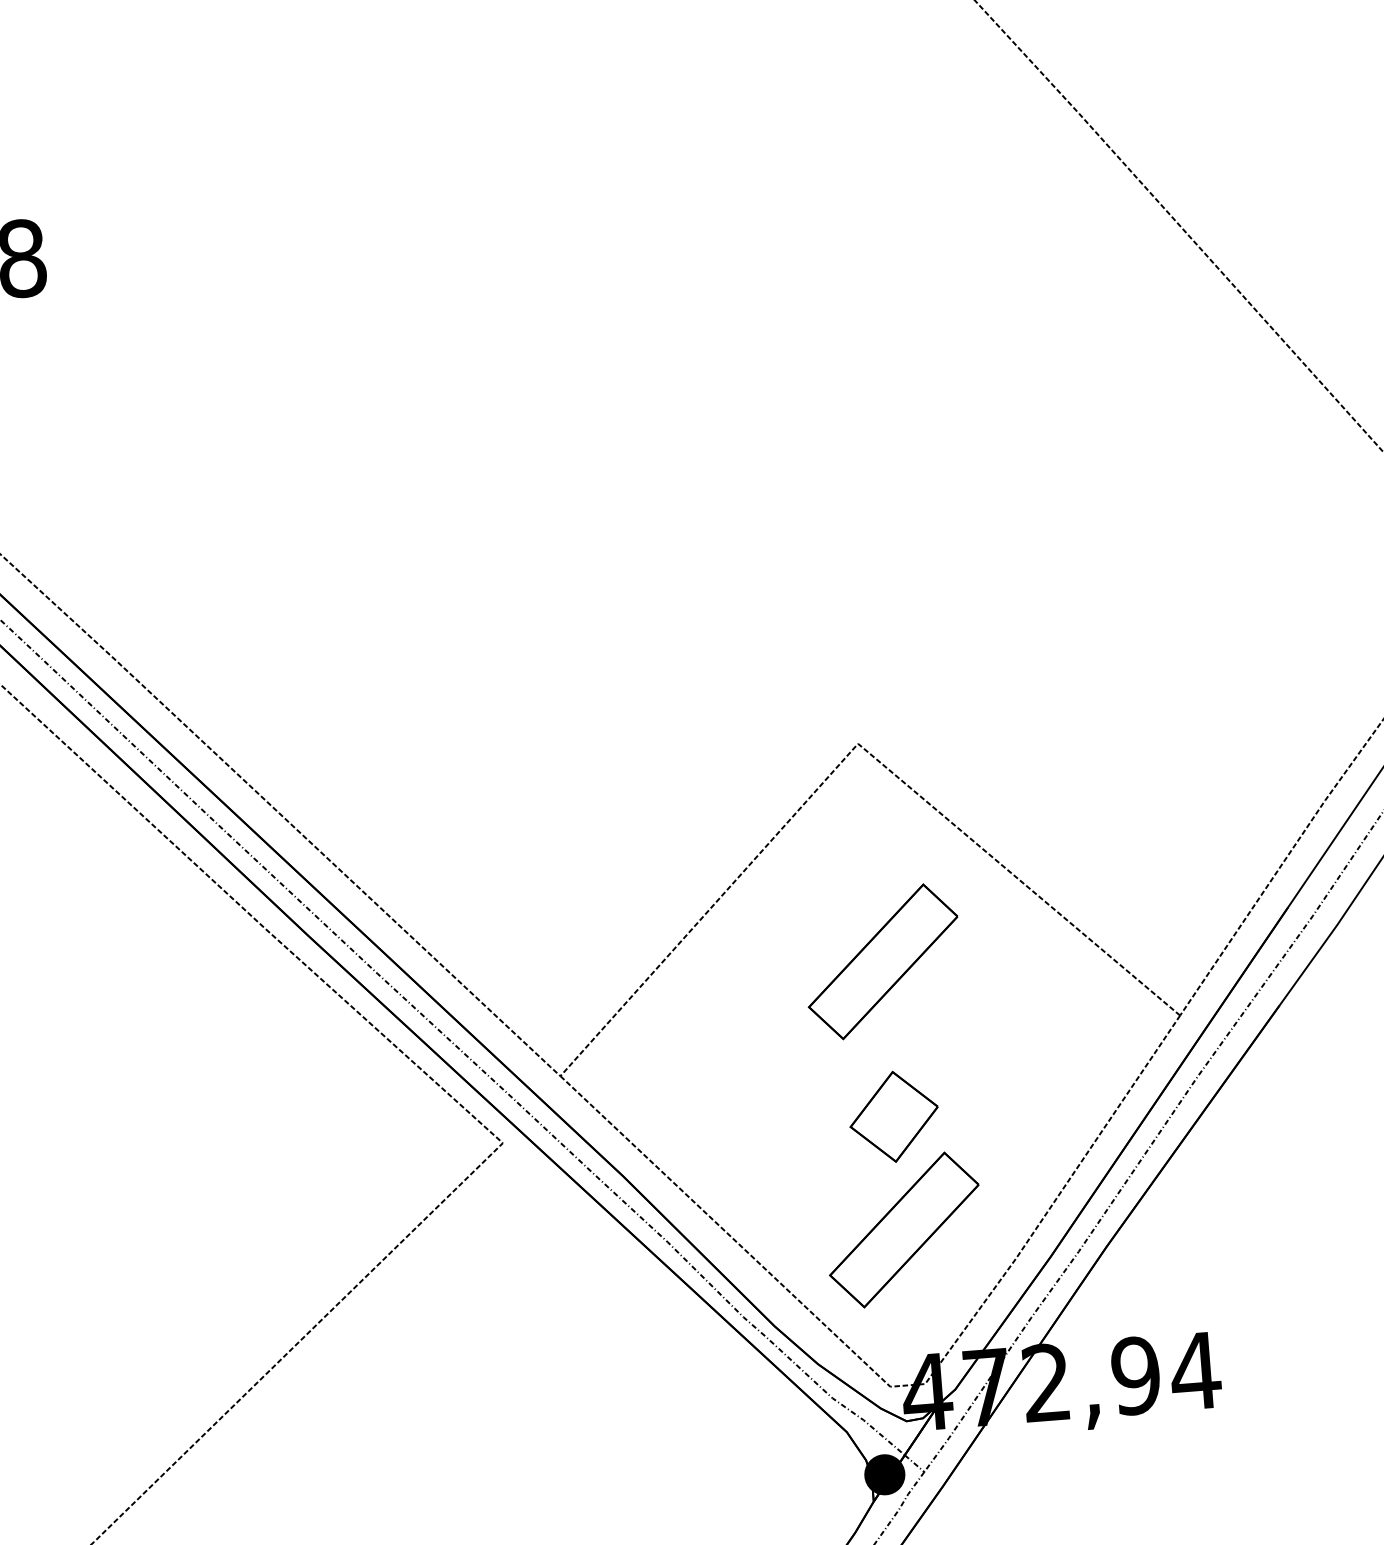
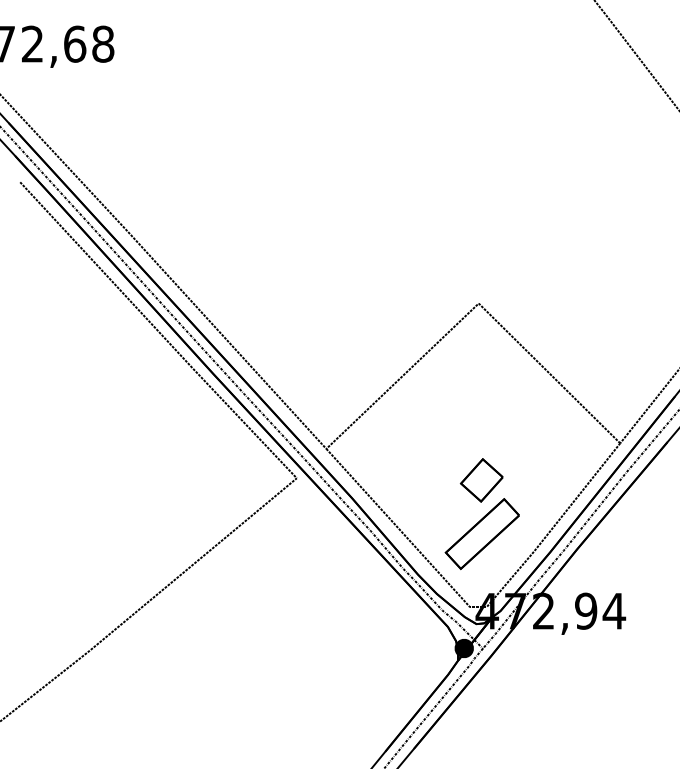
part: (881, 962) -> (481, 407), removed

